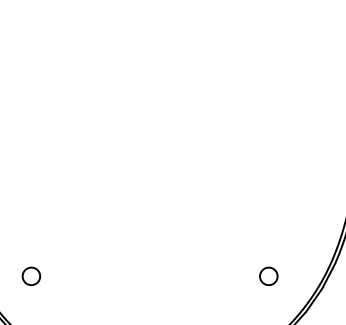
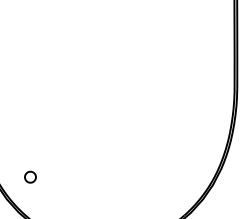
curve: (265, 270) -> (177, 173), removed

